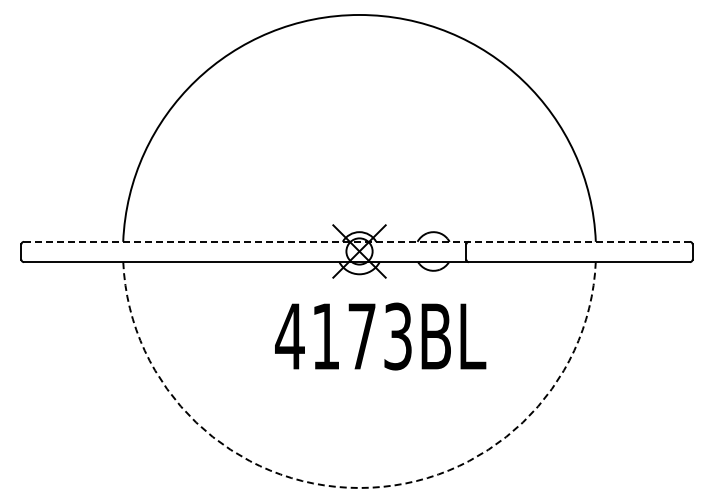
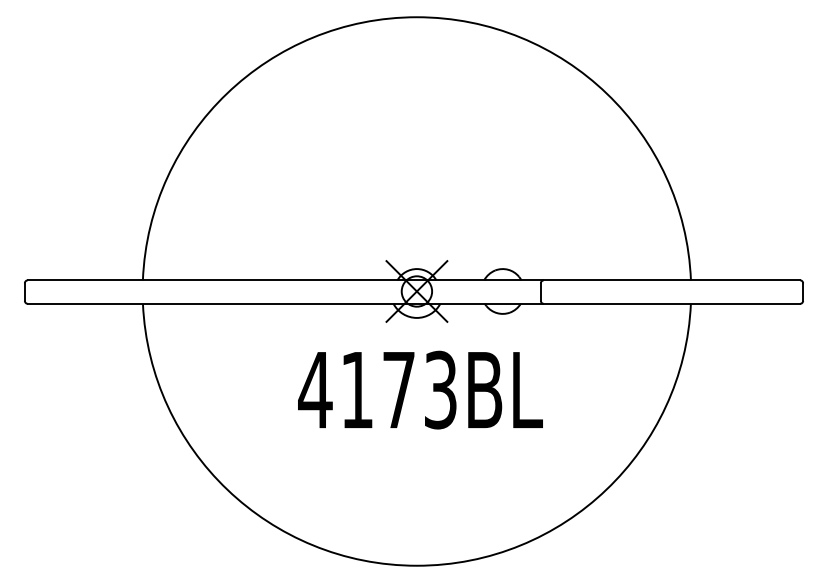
line: (357, 241) -> (414, 279), dashed -> solid
text: (380, 336) -> (420, 390), moved
arc: (359, 488) -> (416, 566), dashed -> solid

